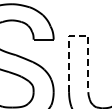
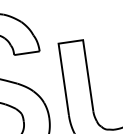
line: (78, 35) -> (70, 41), dashed -> solid

